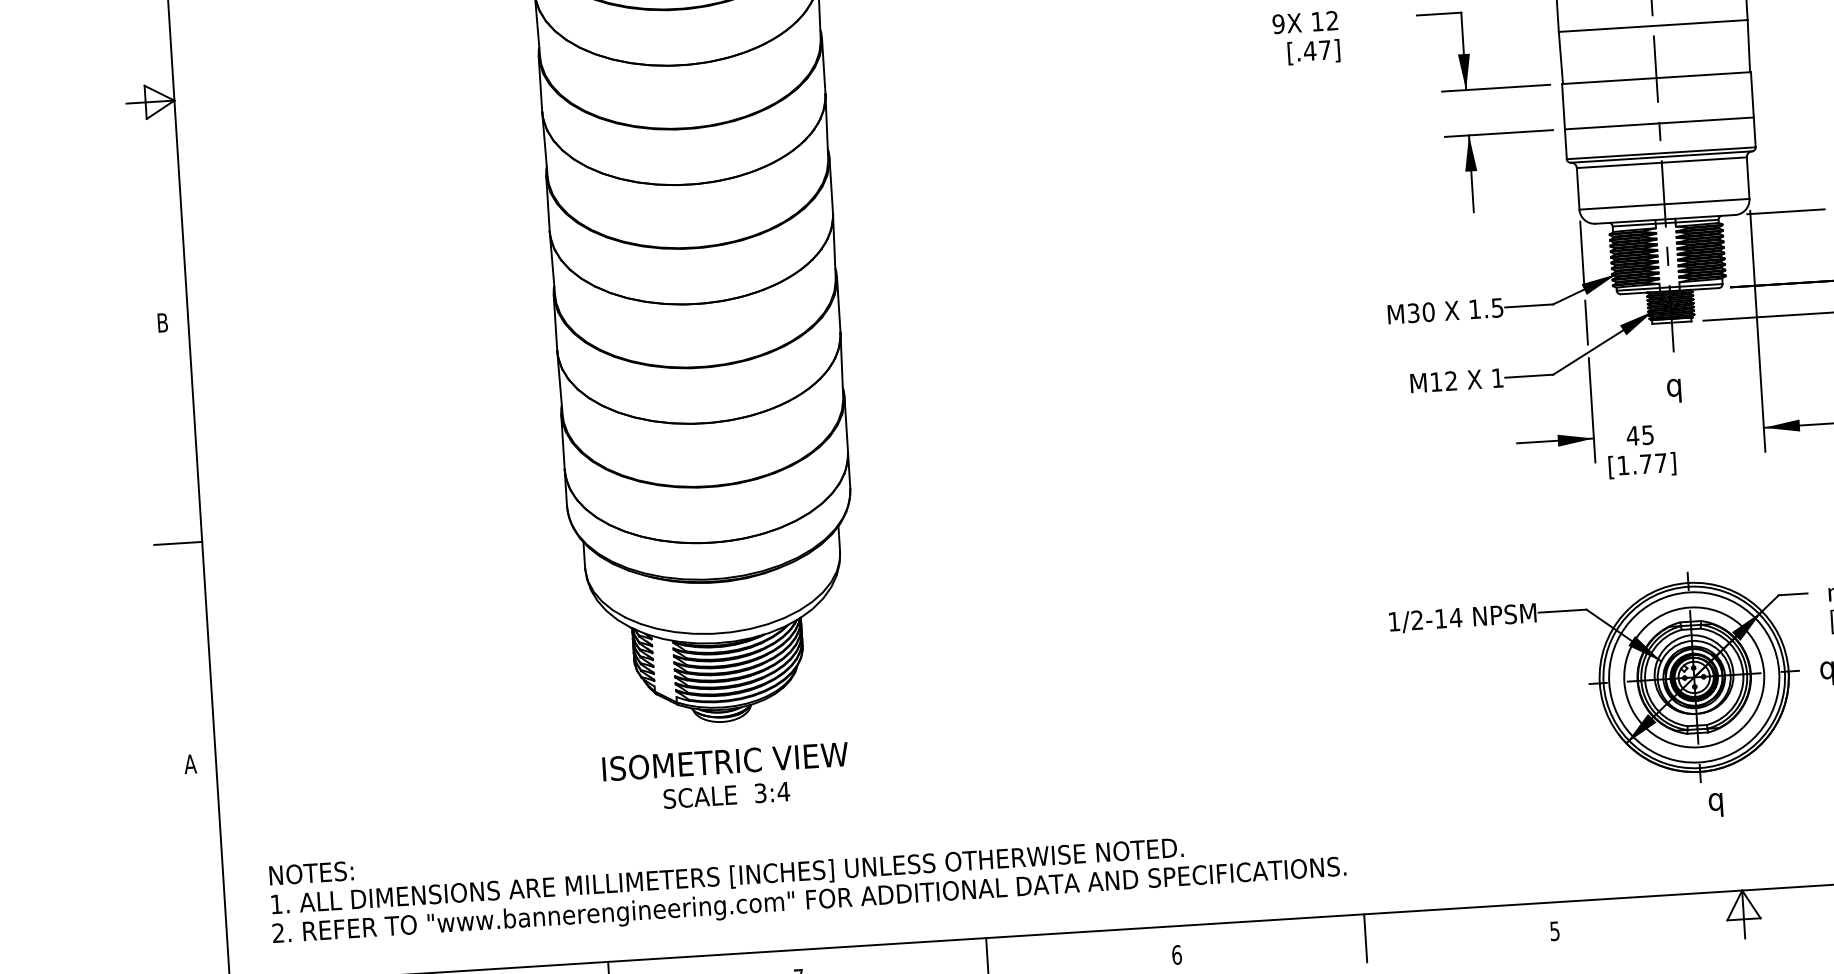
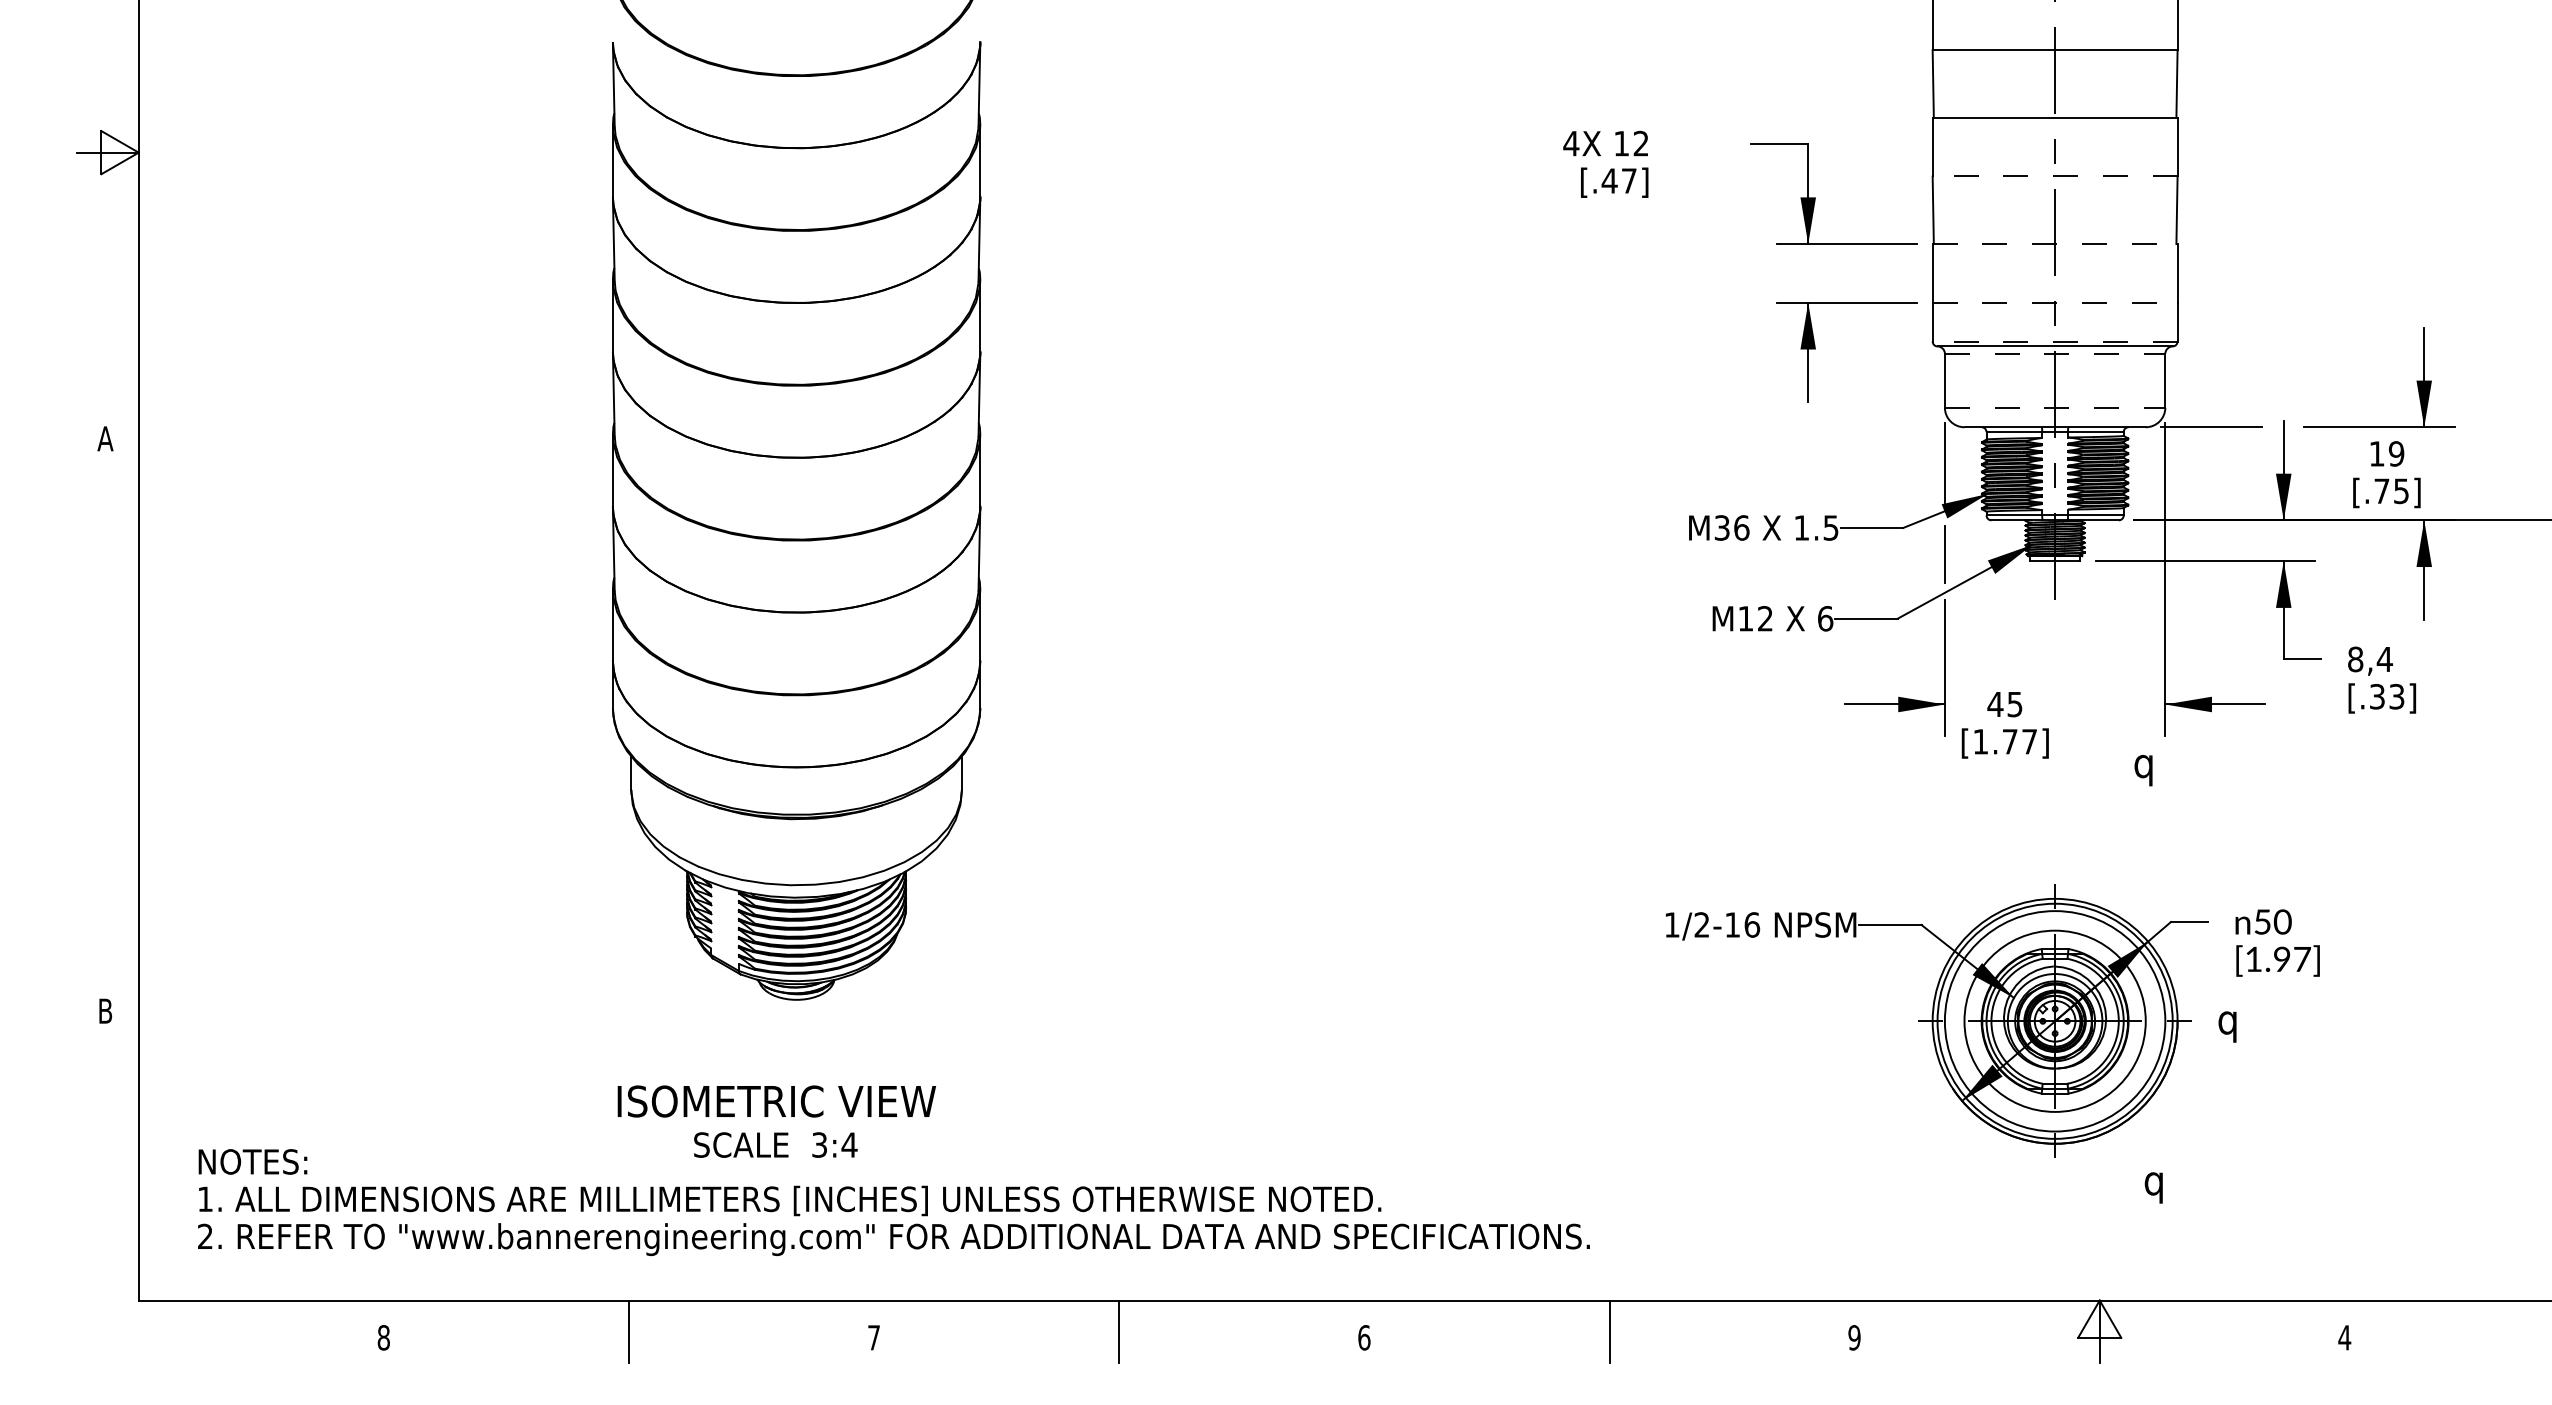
text: (1278, 24) -> (1571, 143), 9X -> 4X
line: (1652, 26) -> (2054, 176), solid -> dashed
line: (1656, 78) -> (2055, 244), solid -> dashed
line: (1659, 123) -> (2055, 302), solid -> dashed
line: (1660, 153) -> (2054, 341), solid -> dashed
line: (1662, 162) -> (2055, 353), solid -> dashed
line: (1664, 204) -> (2055, 407), solid -> dashed
text: (1428, 311) -> (1741, 527), M30 -> M36
text: (162, 322) -> (105, 438), B -> A
text: (1497, 377) -> (1825, 618), 1 -> 6
text: (1674, 390) -> (2143, 770), moved
line: (178, 543) -> (107, 725), removed
text: (1456, 617) -> (1752, 924), 1/2-14 -> 1/2-16
text: (190, 763) -> (105, 1010), A -> B
text: (726, 777) -> (776, 1121), moved
text: (1715, 804) -> (2153, 1187), moved
text: (1554, 930) -> (1854, 1337), 5 -> 9

